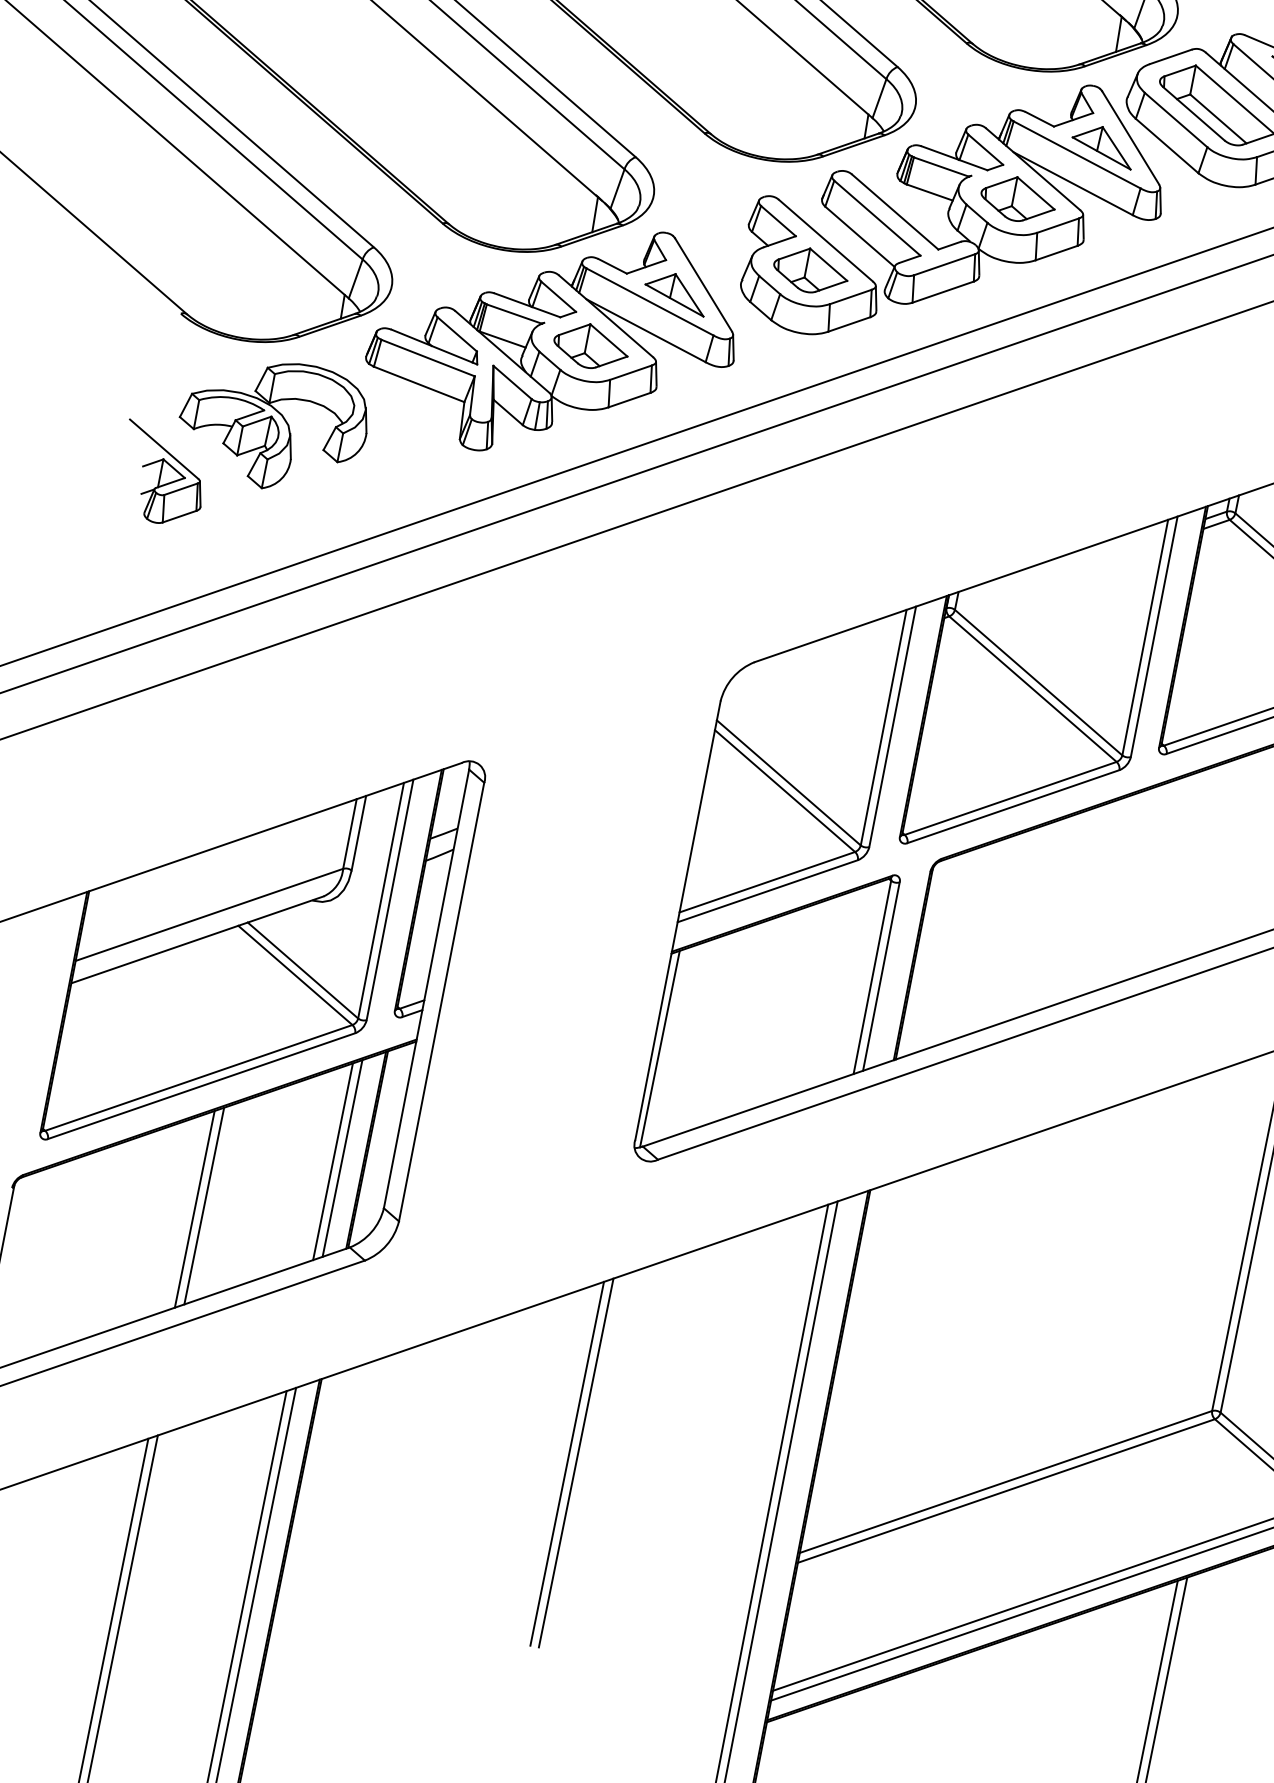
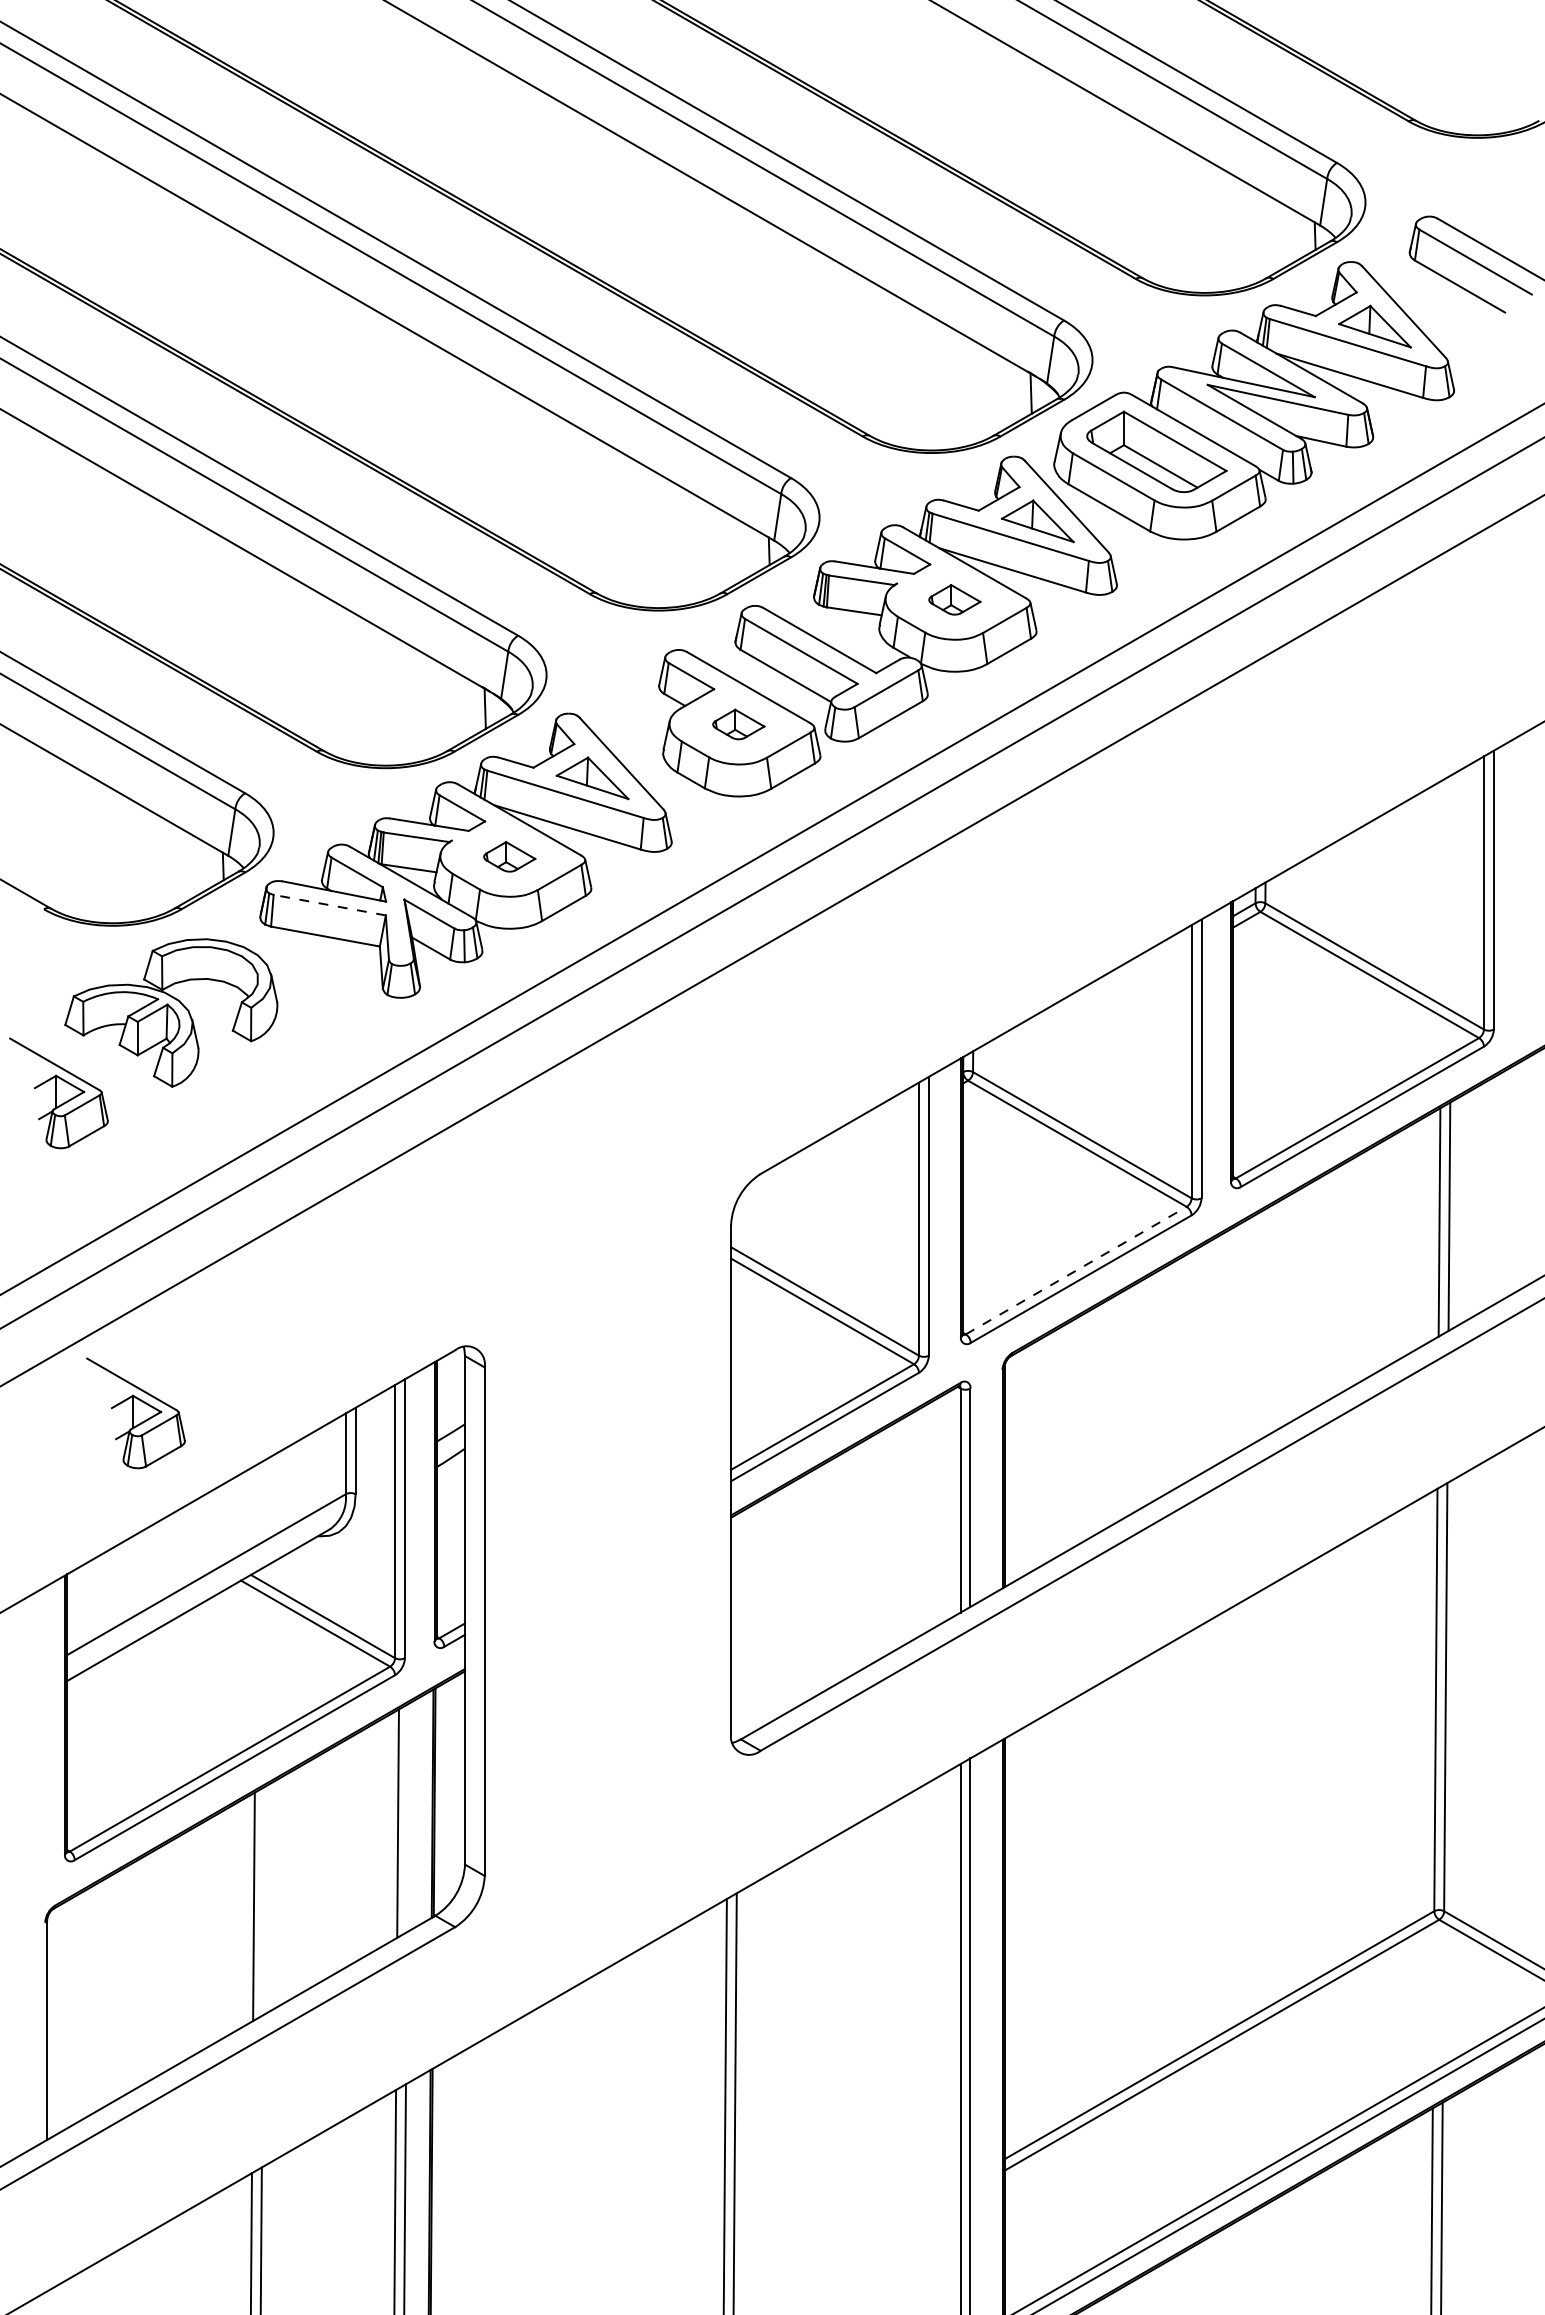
part: (1018, 199) -> (954, 599), size x0.6
part: (810, 270) -> (738, 724), size x0.6
part: (591, 346) -> (509, 856), size x0.6
line: (427, 358) -> (329, 905), solid -> dashed
part: (175, 763) -> (135, 1413), added
line: (1010, 798) -> (1076, 1270), solid -> dashed
line: (659, 1048) -> (738, 1626), removed
line: (342, 1158) -> (407, 1817), removed
line: (204, 1205) -> (263, 1900), removed

